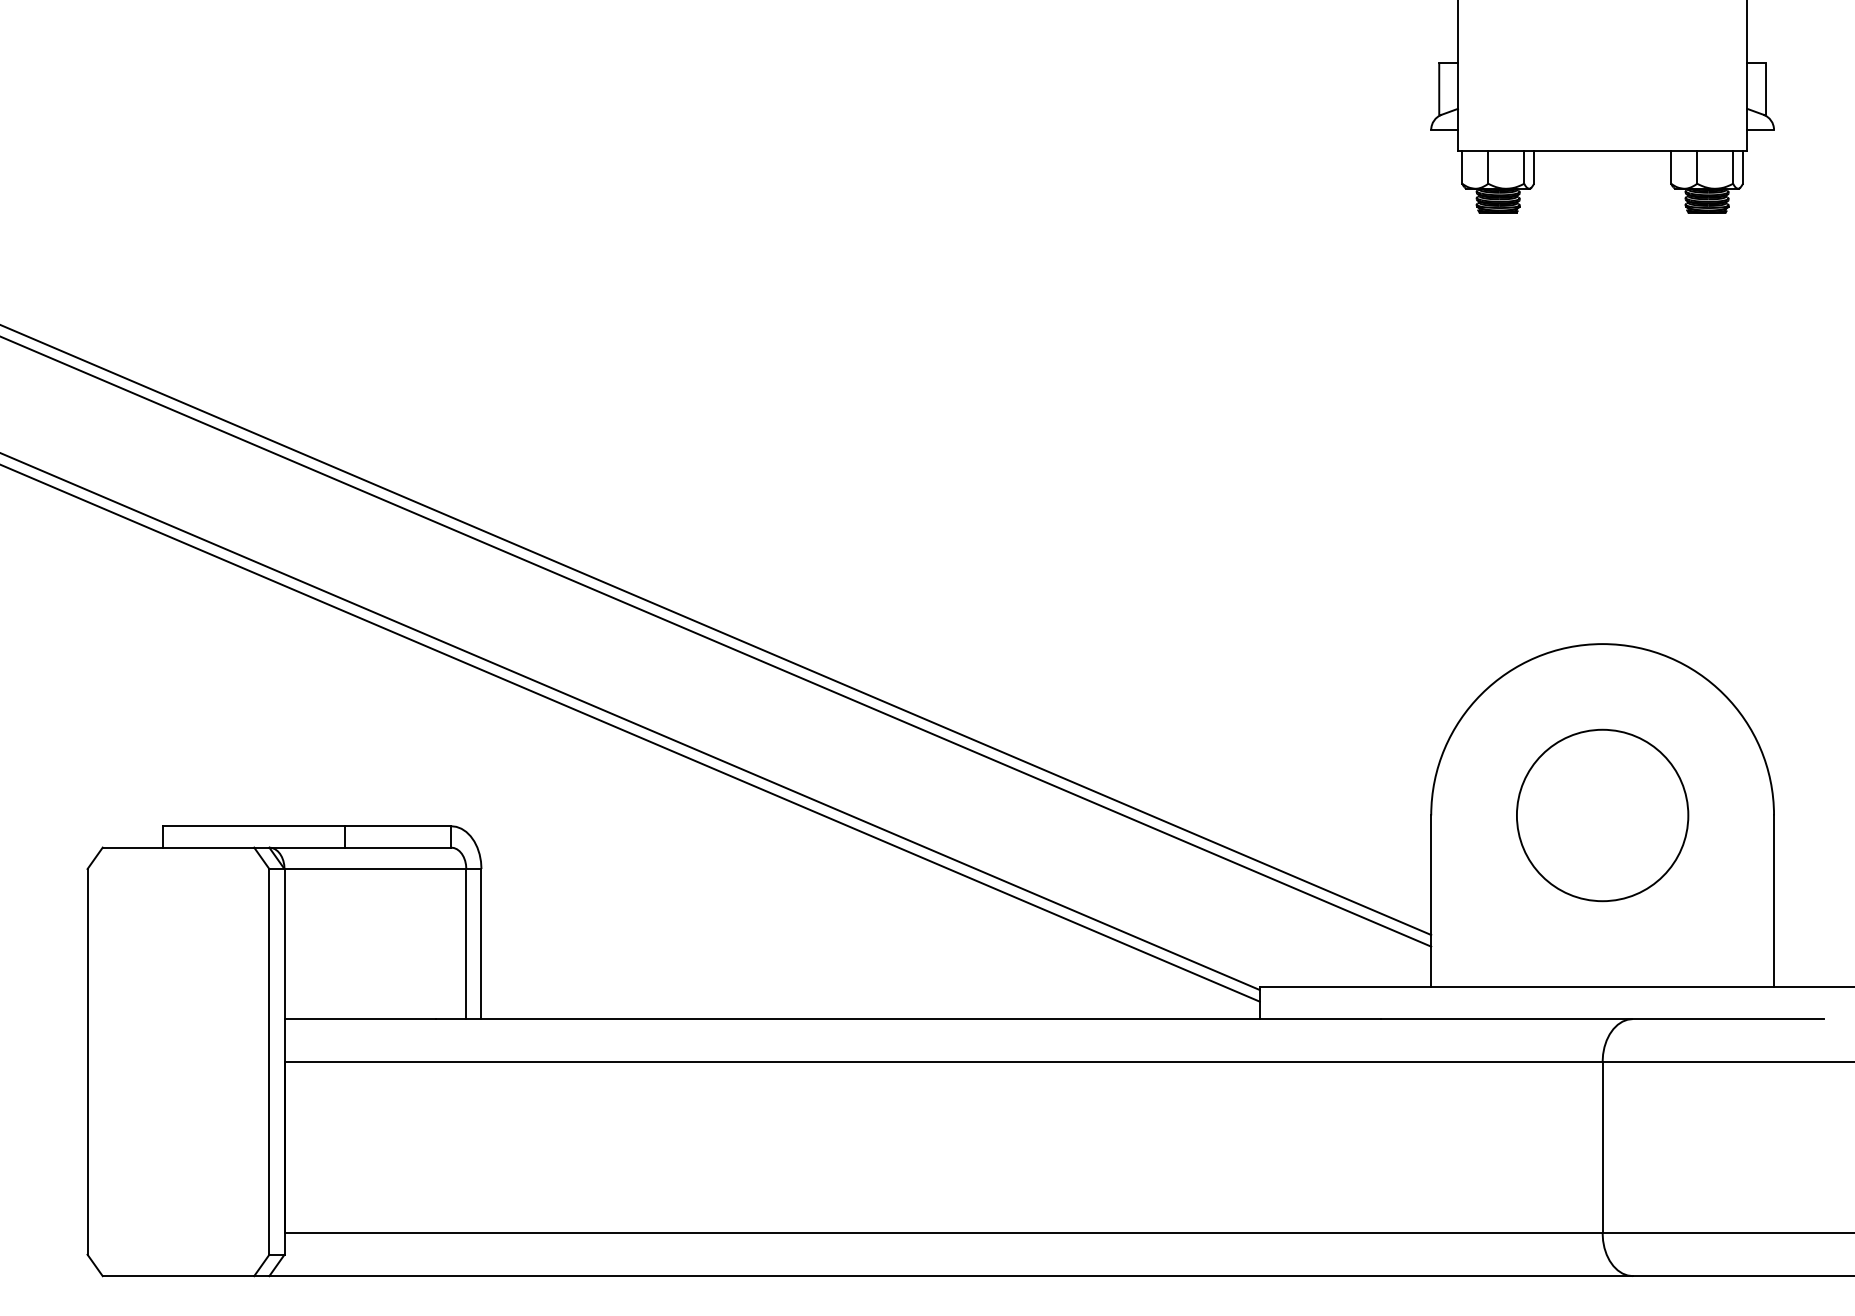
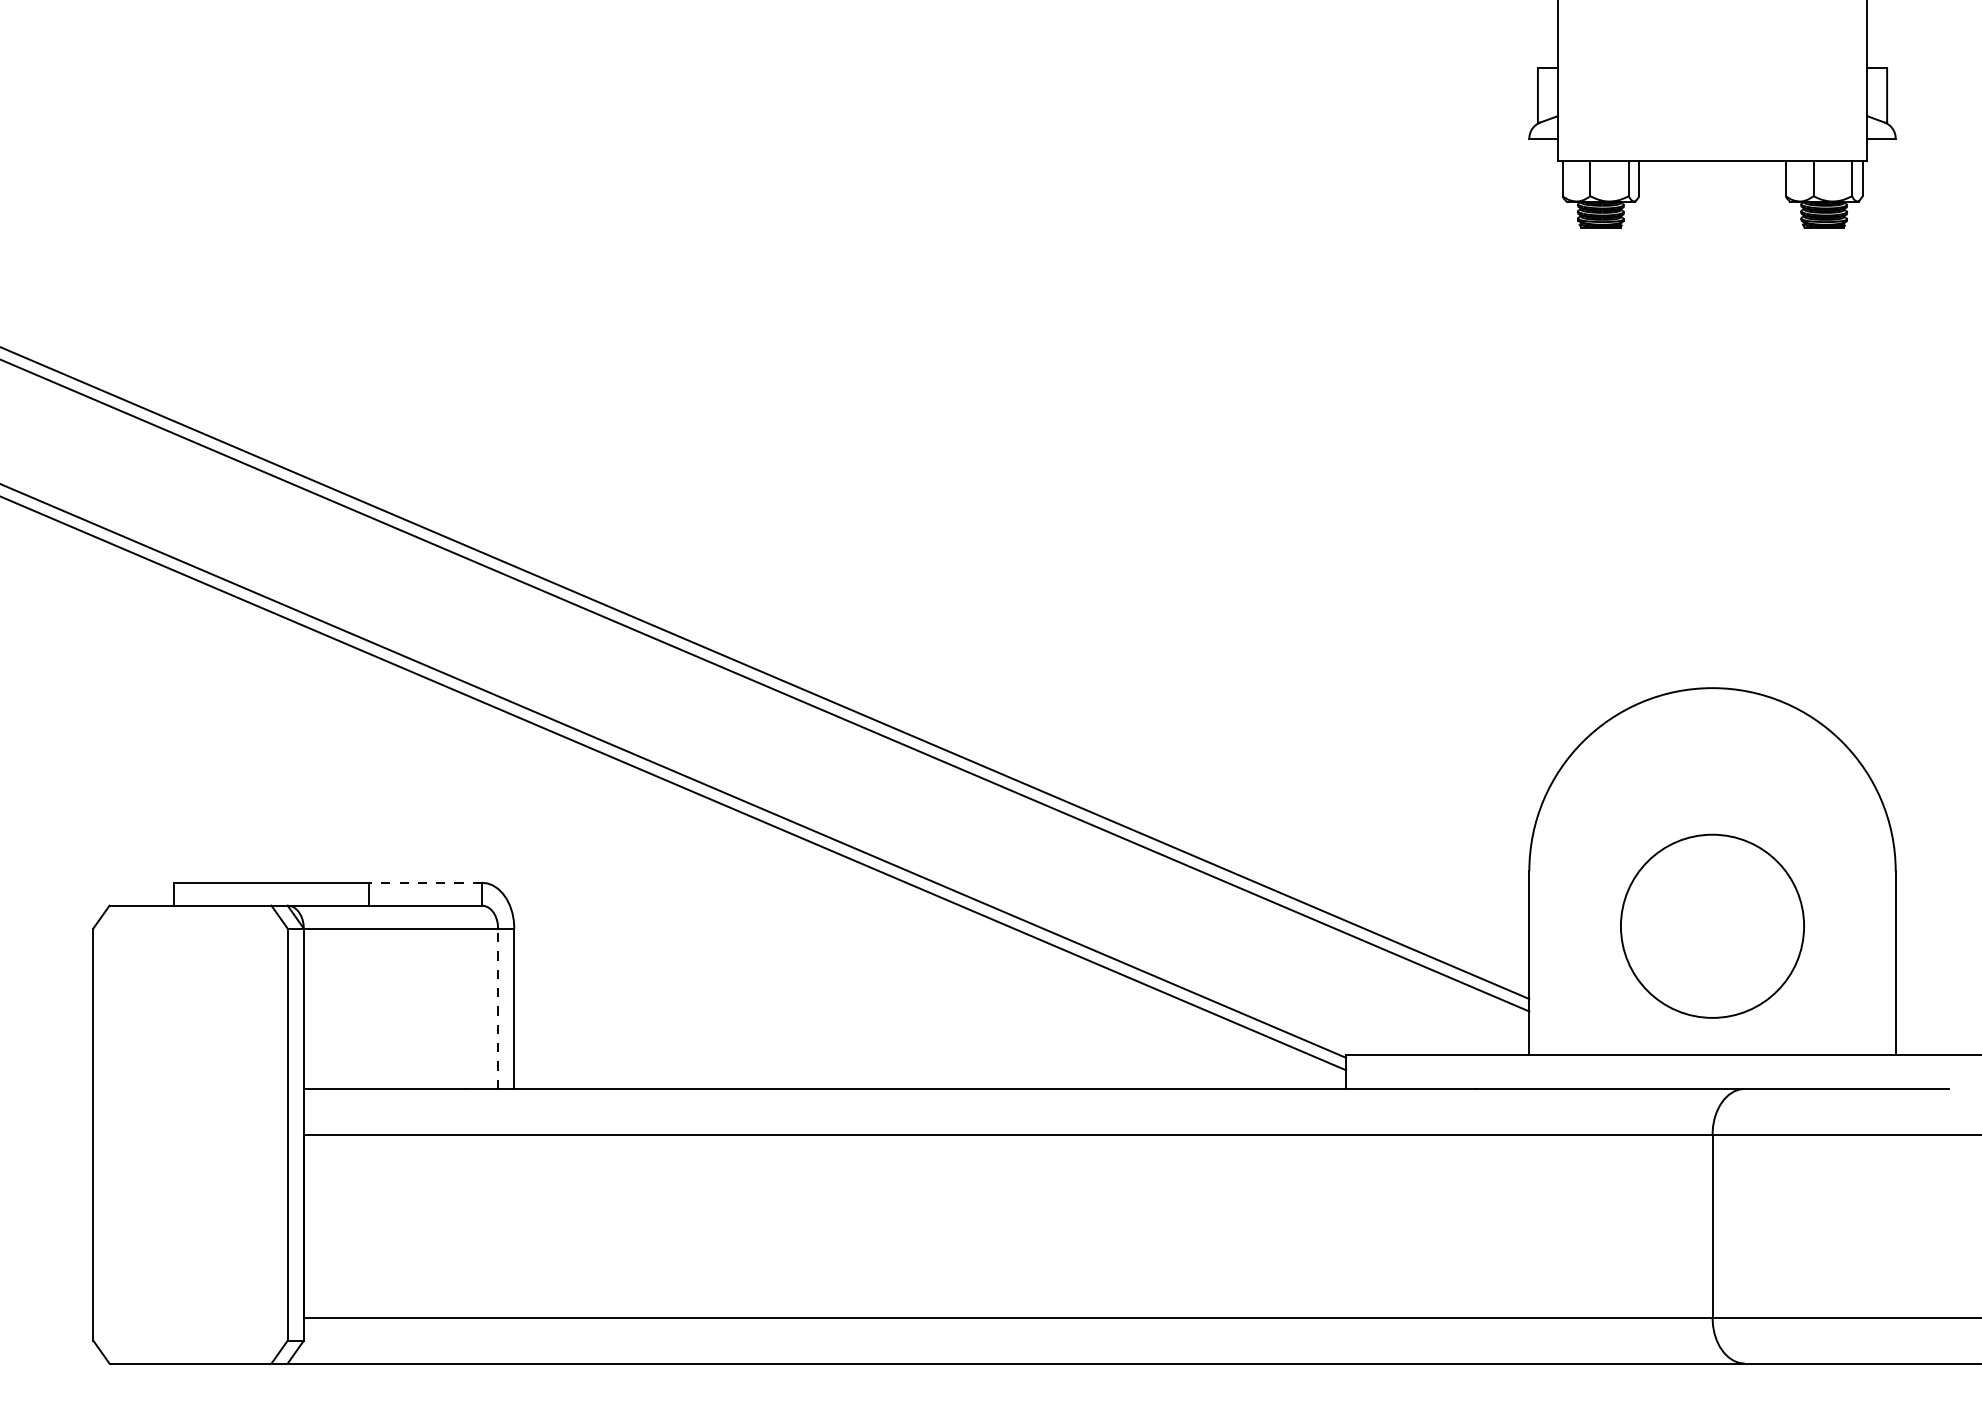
circle: (1602, 814) -> (1712, 925), moved
line: (398, 825) -> (425, 882), solid -> dashed
line: (466, 943) -> (498, 1008), solid -> dashed

